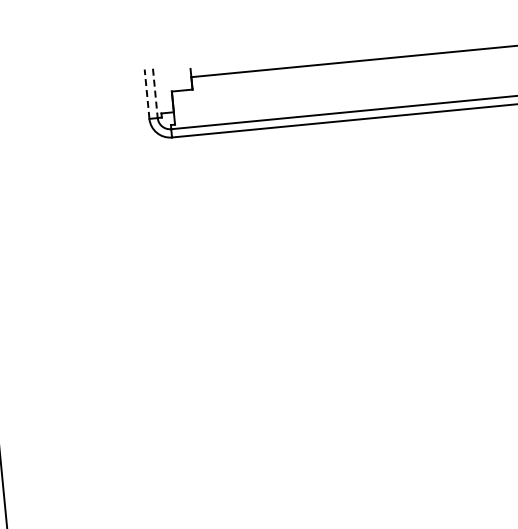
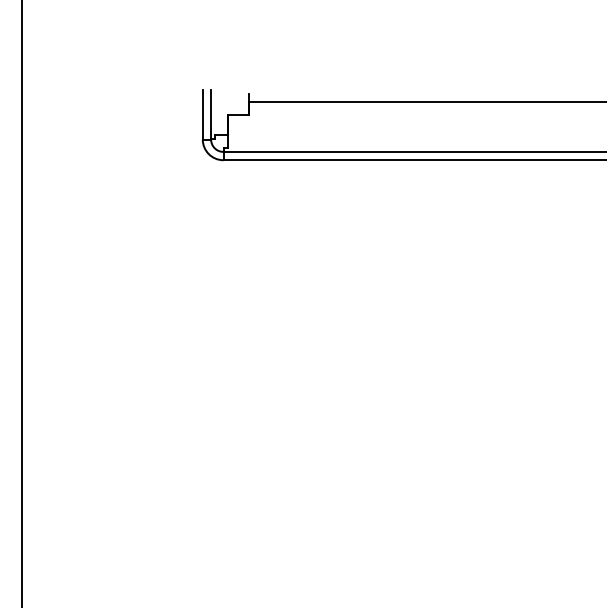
line: (146, 93) -> (202, 114), dashed -> solid
line: (155, 93) -> (211, 114), dashed -> solid

